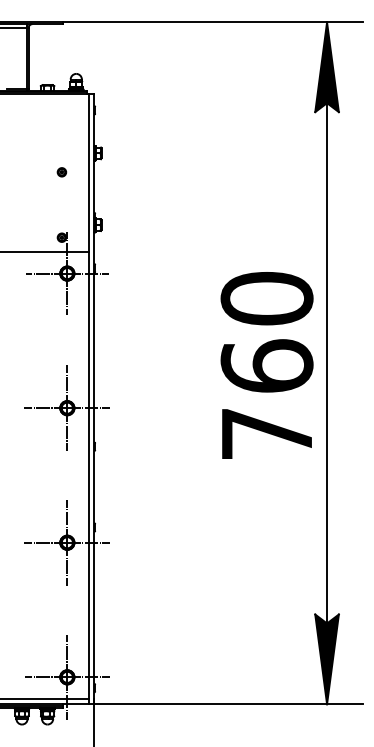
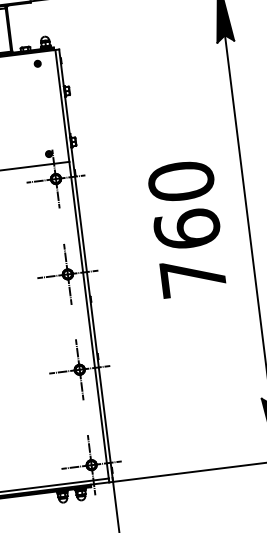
part: (61, 172) -> (37, 63), moved
text: (266, 365) -> (186, 228), moved

